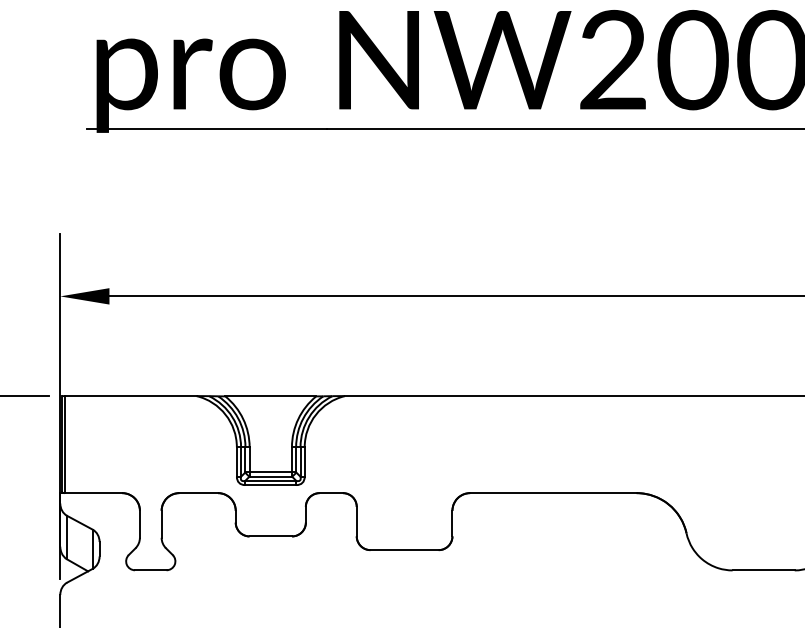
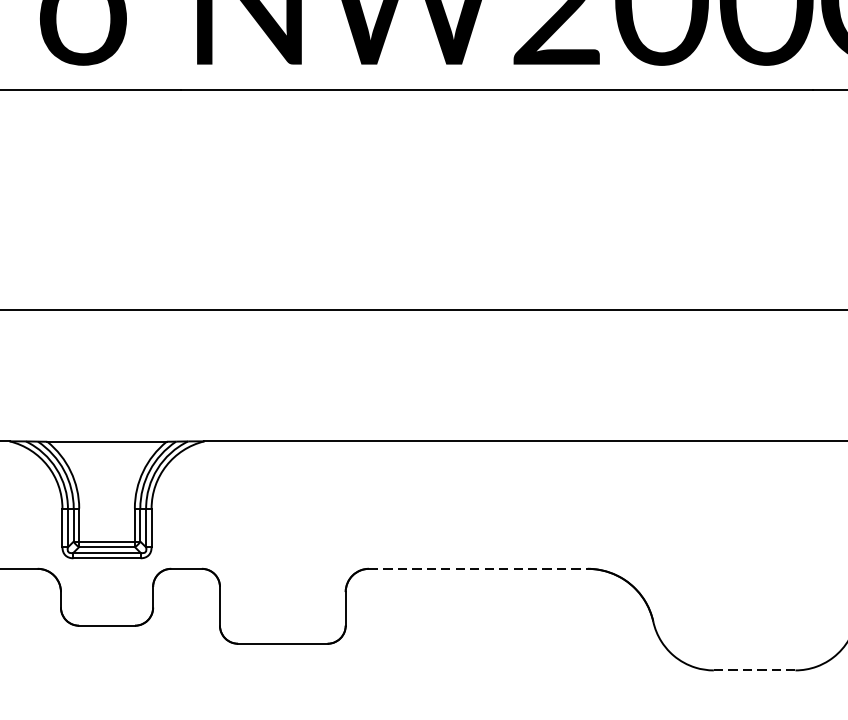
line: (553, 493) -> (478, 569), solid -> dashed
line: (763, 570) -> (754, 670), solid -> dashed

